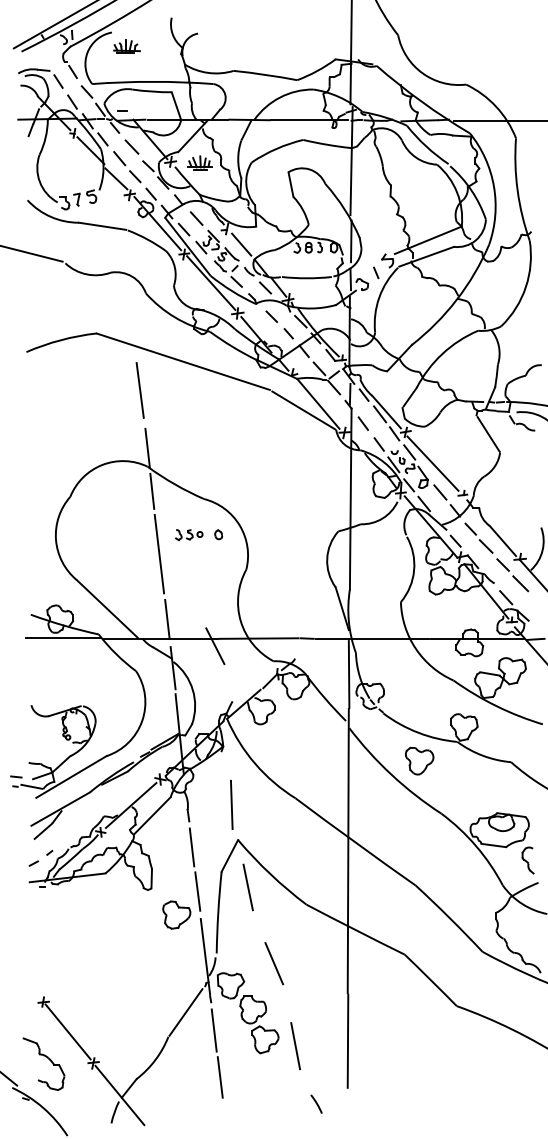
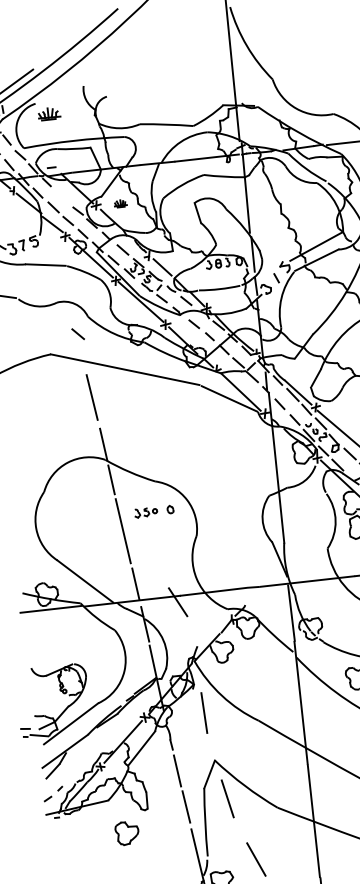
line: (131, 146) -> (77, 333), moved
part: (199, 162) -> (120, 203), size x0.6
line: (231, 804) -> (204, 712), moved
part: (176, 914) -> (126, 832), moved

